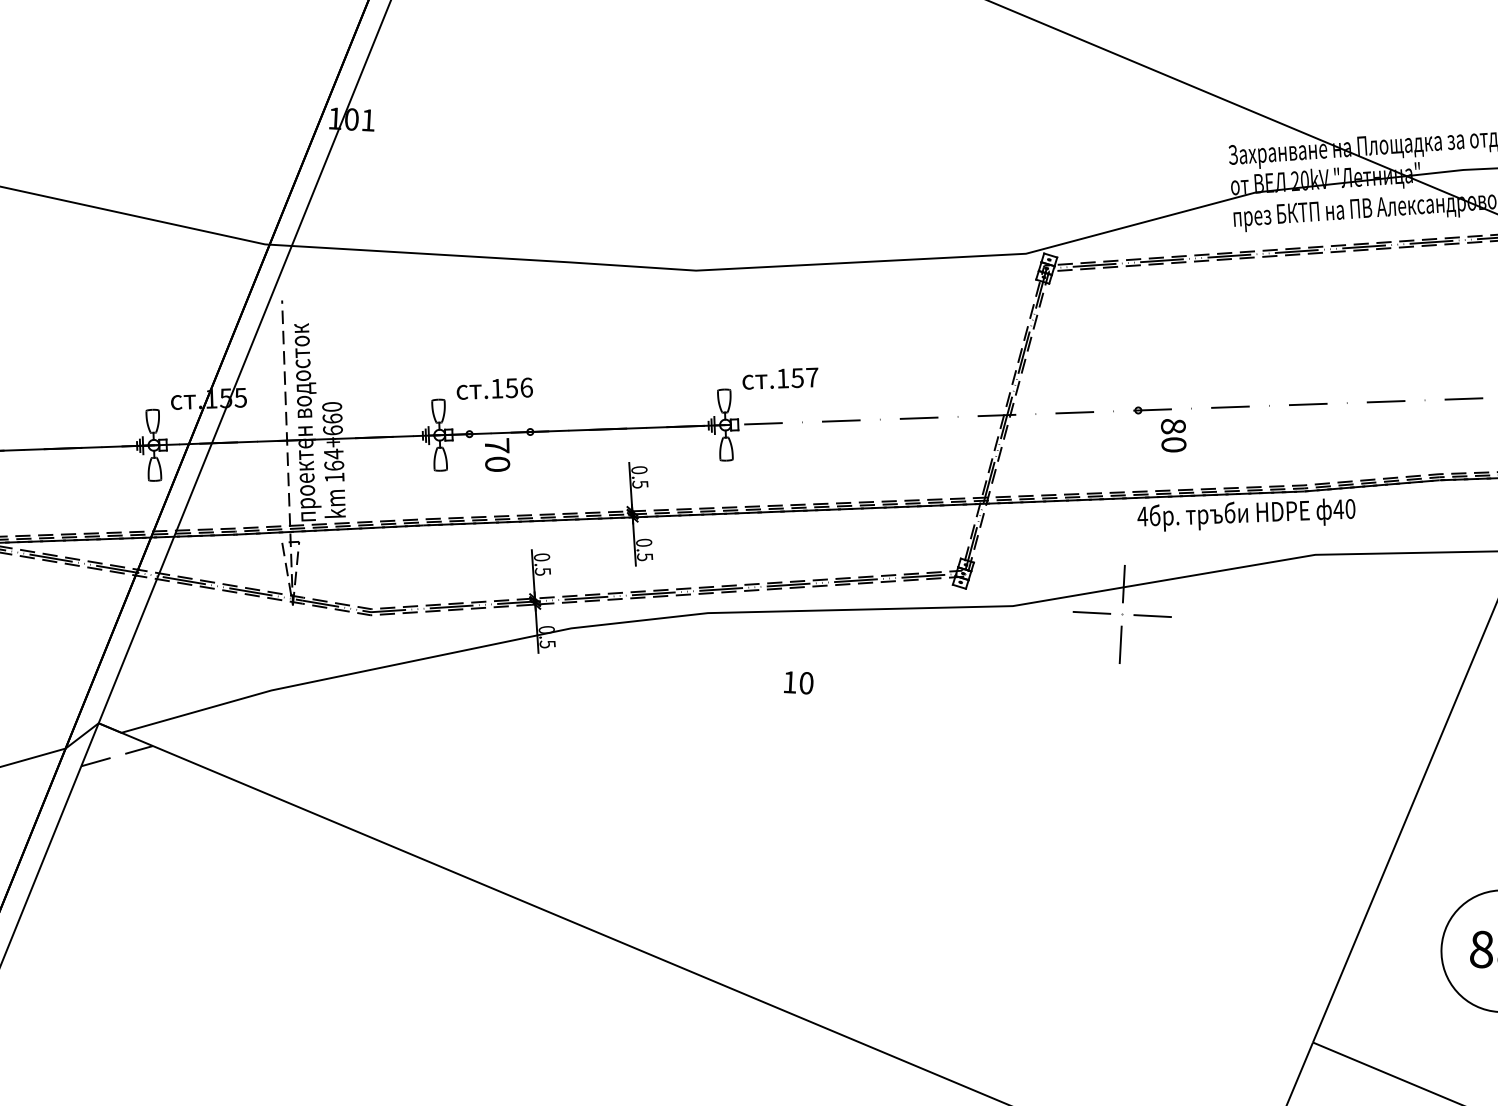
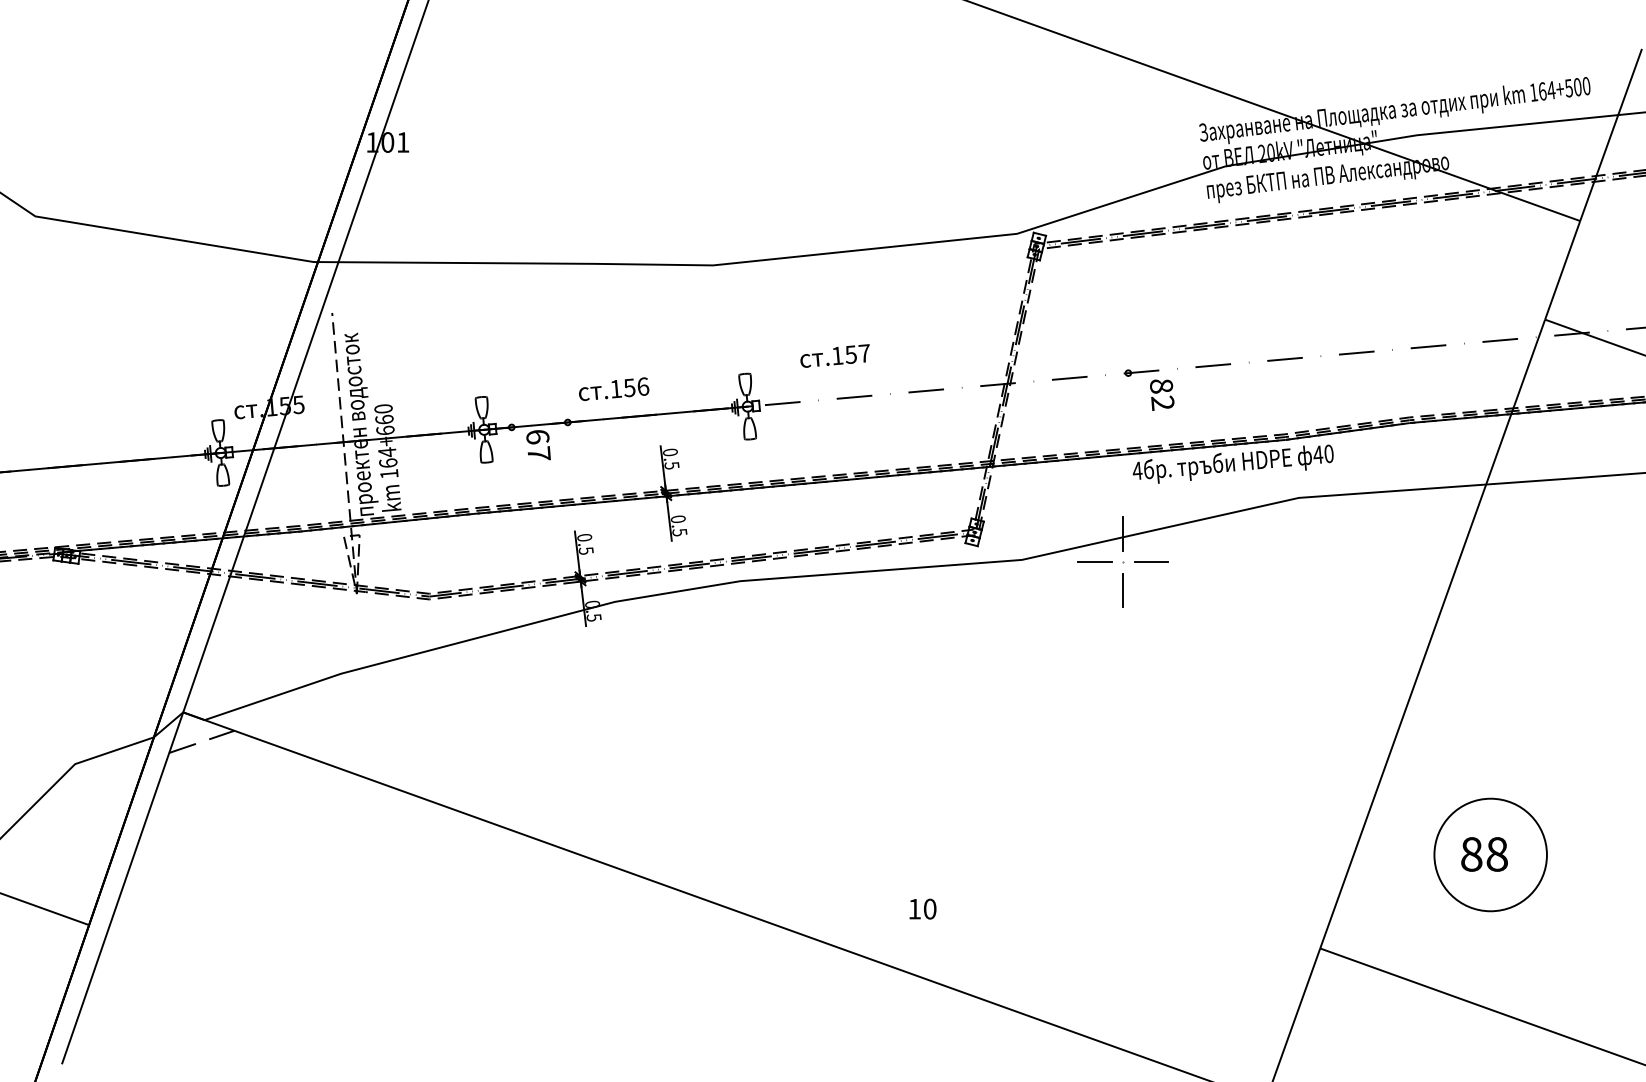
text: (779, 377) -> (834, 355), moved
text: (495, 387) -> (614, 388), moved
text: (1173, 444) -> (1162, 402), 80 -> 82
text: (497, 454) -> (538, 444), 70 -> 67
text: (798, 682) -> (922, 908), moved

